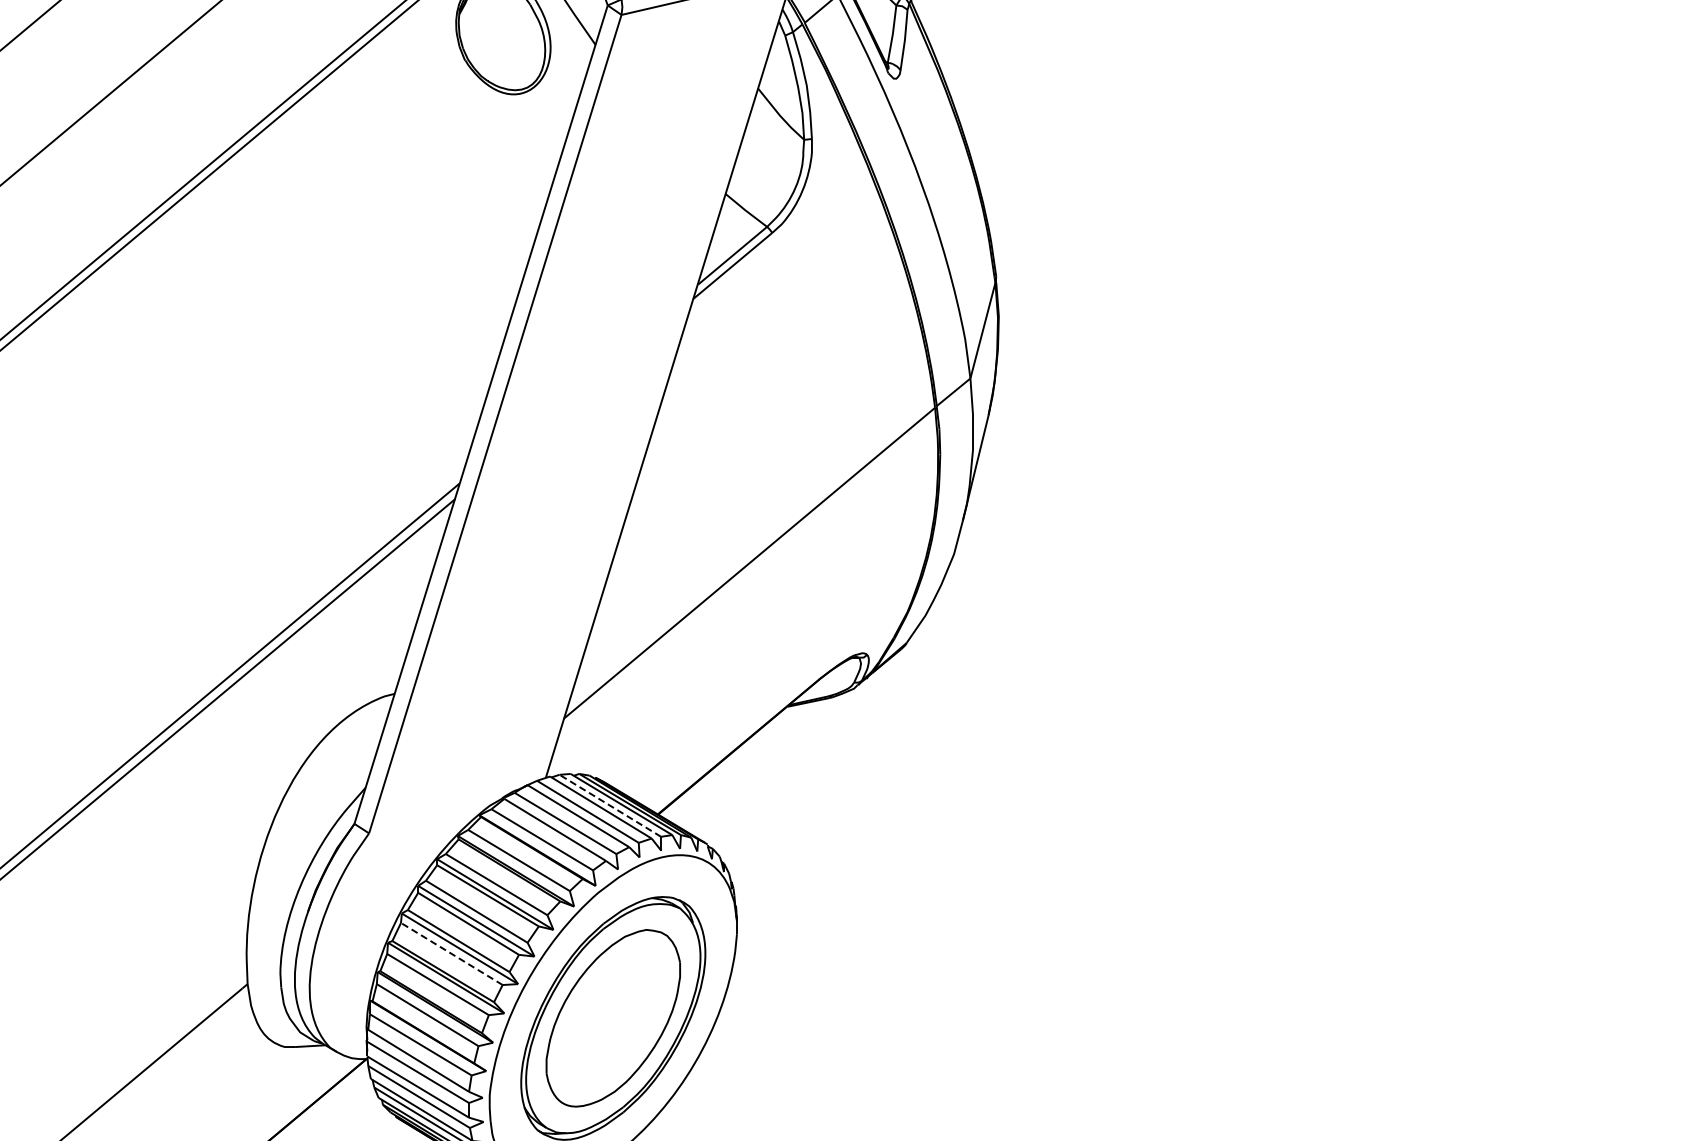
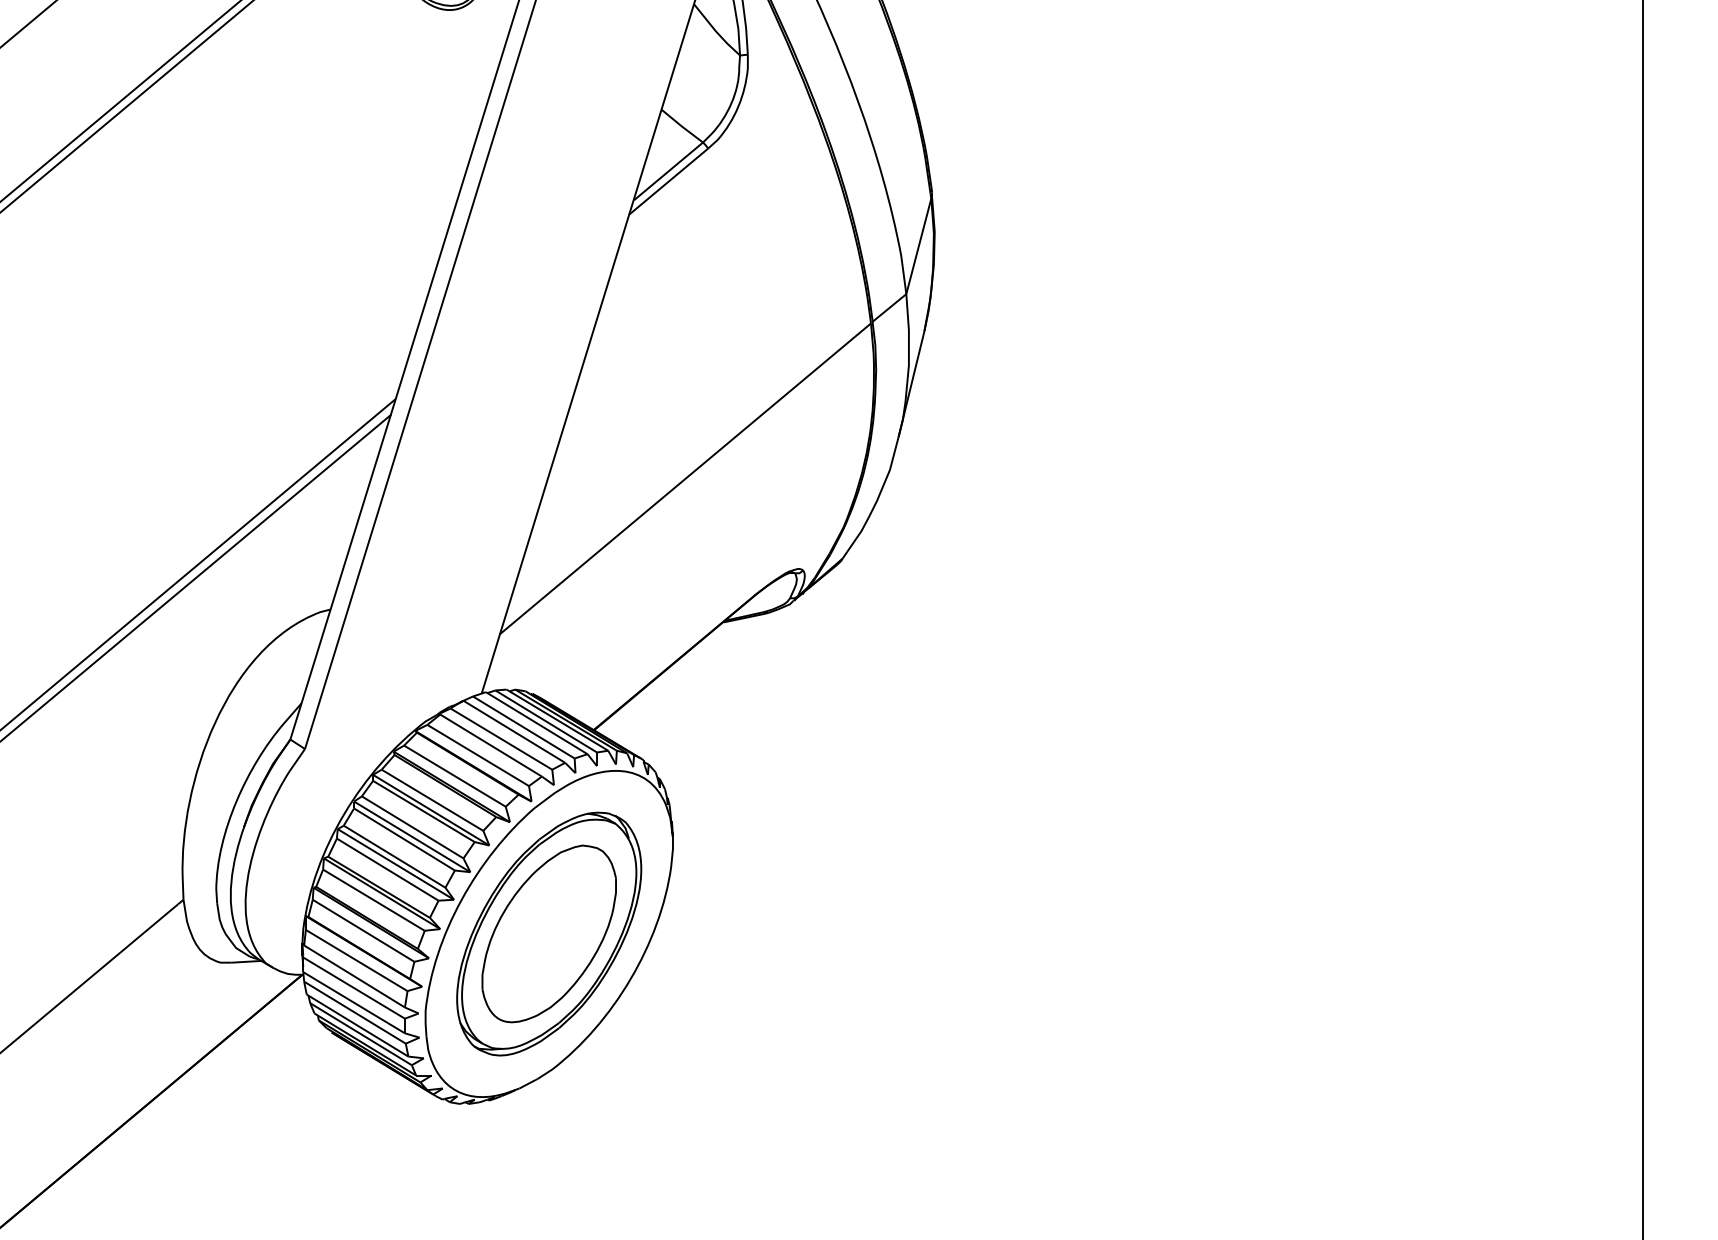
line: (610, 805) -> (546, 721), dashed -> solid
line: (451, 953) -> (387, 869), dashed -> solid

